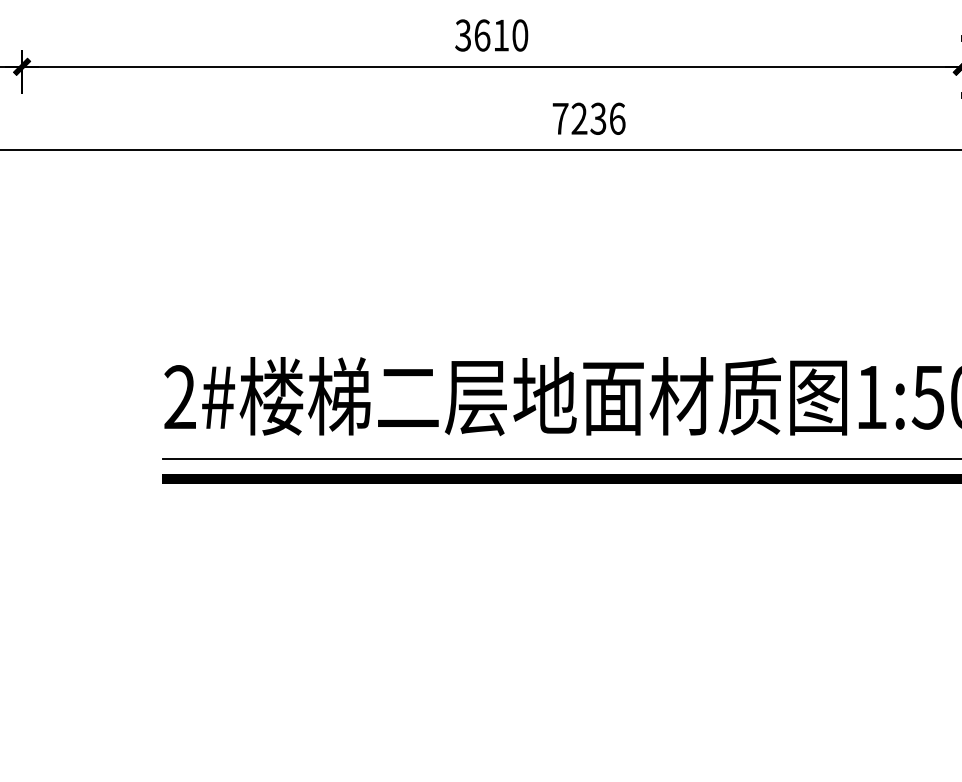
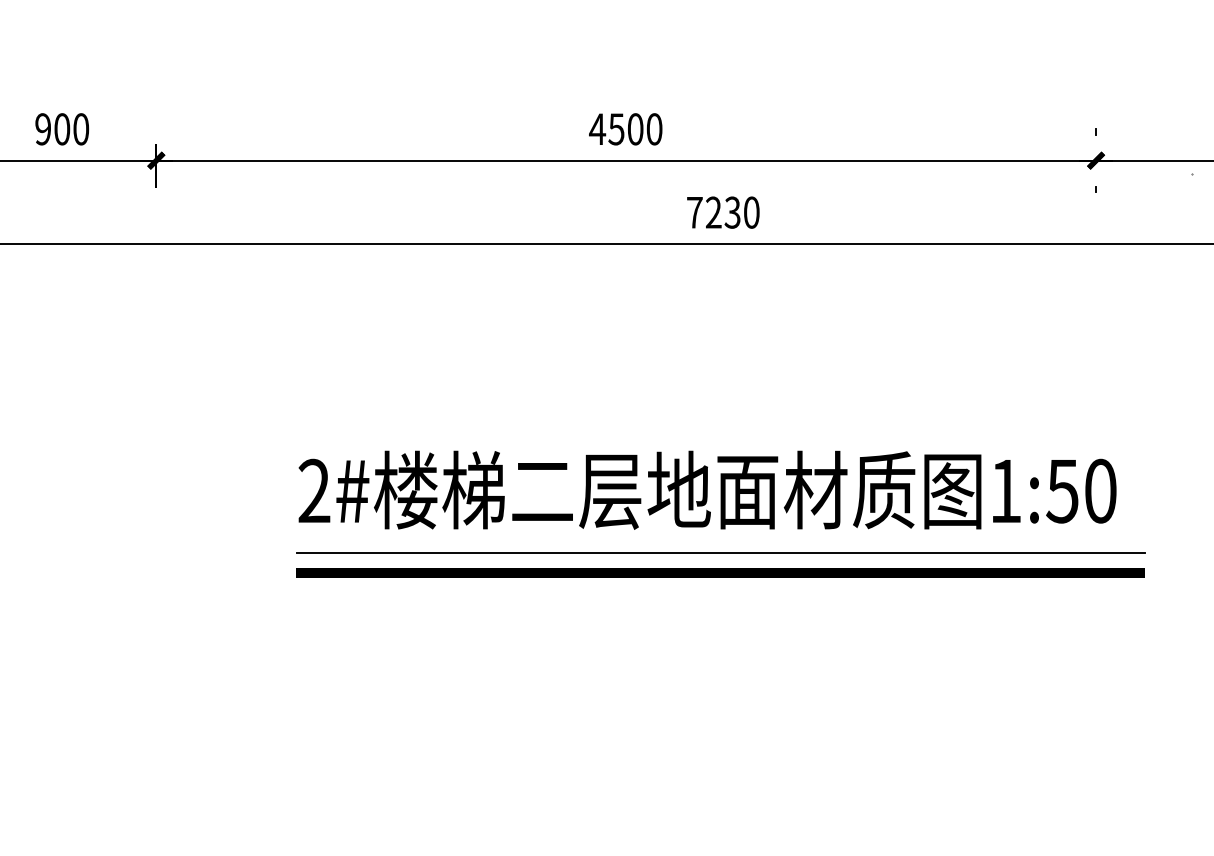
text: (482, 35) -> (616, 129), 3610 -> 4500
text: (617, 118) -> (751, 212), 7236 -> 7230

